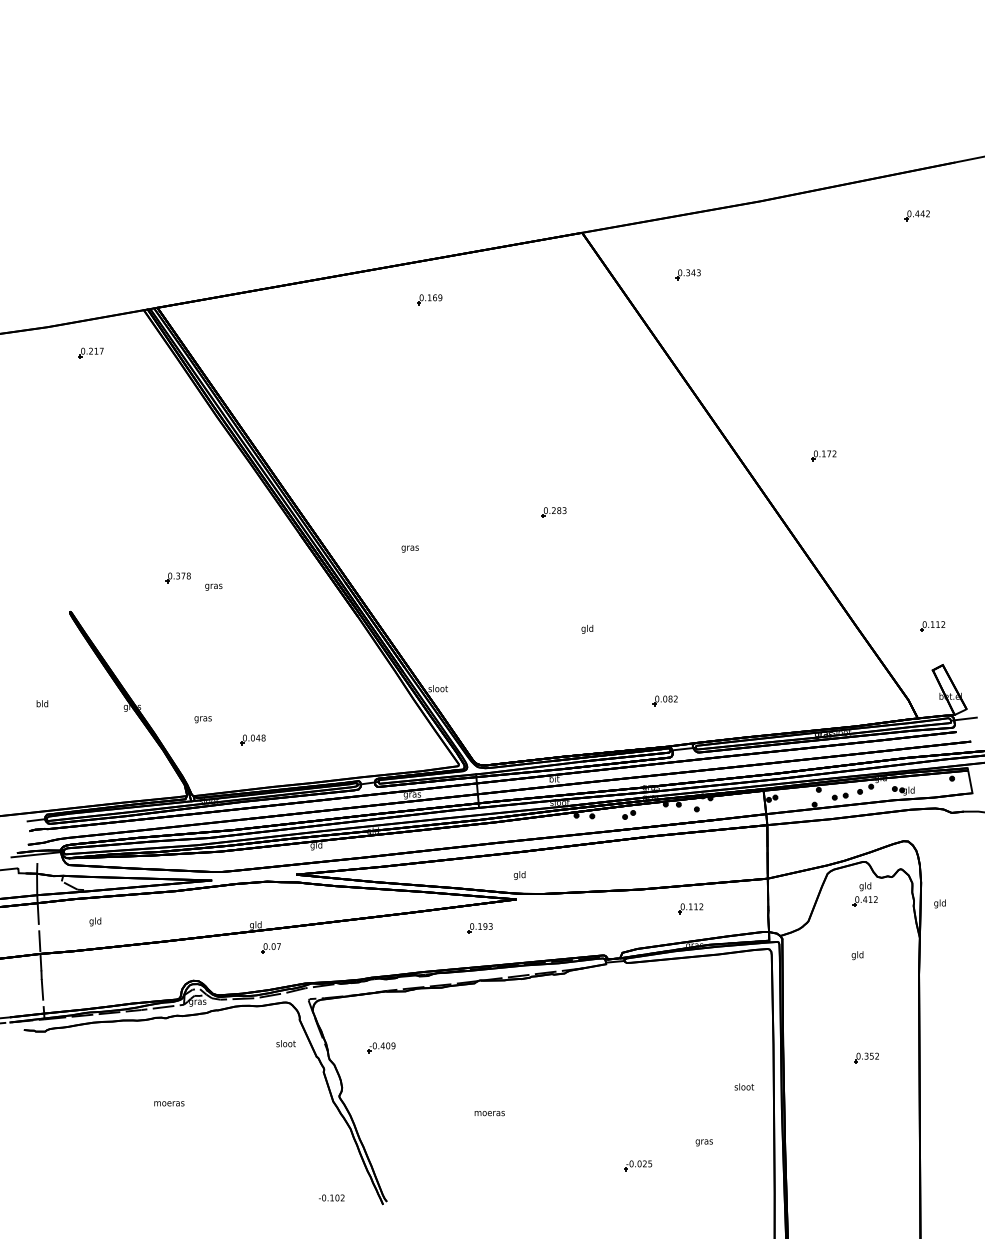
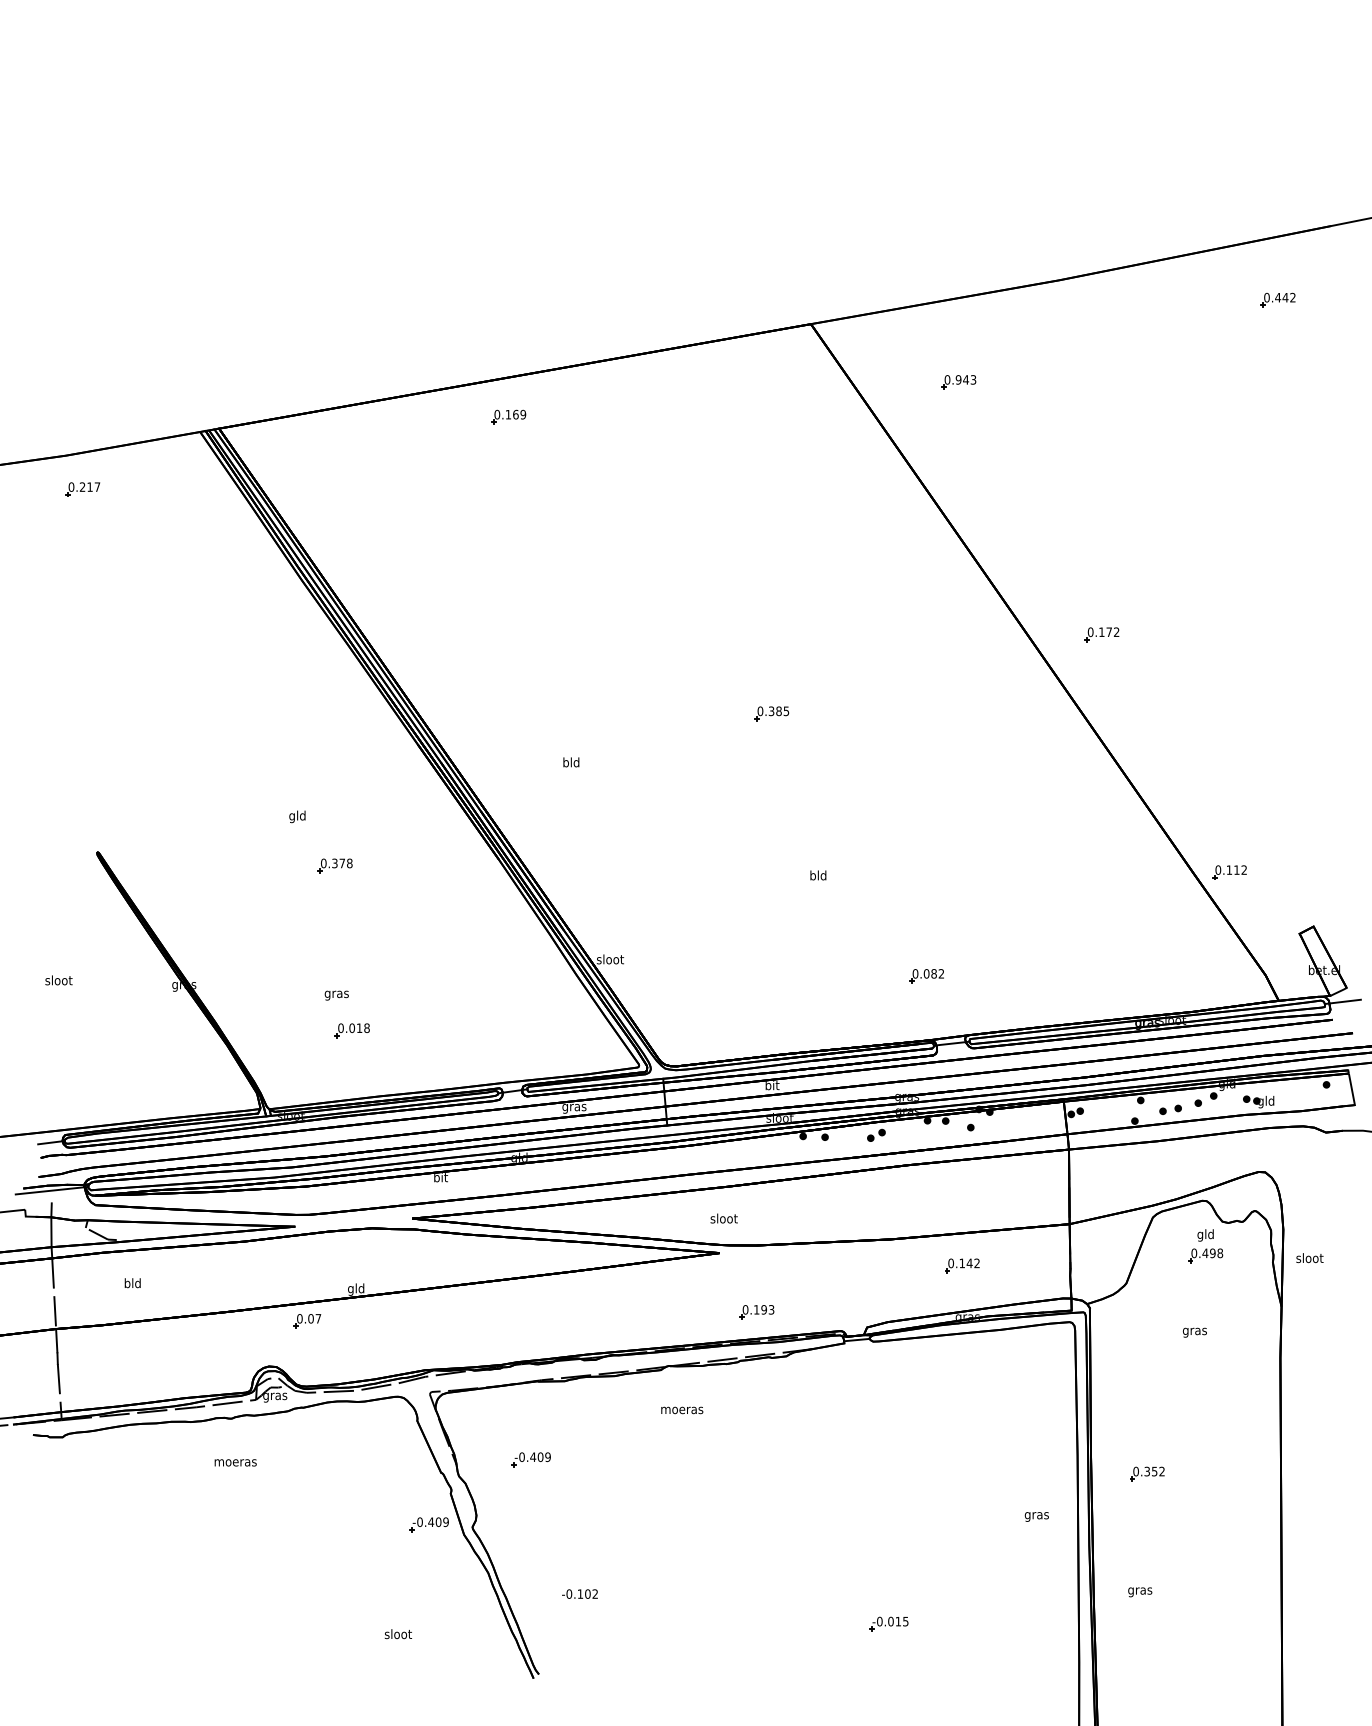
text: (688, 272) -> (958, 379), 0.343 -> 0.943
part: (429, 299) -> (508, 416), moved
part: (91, 352) -> (82, 489), moved
part: (823, 455) -> (1101, 634), moved
text: (558, 510) -> (778, 711), 0.283 -> 0.385
text: (410, 548) -> (571, 763), gras -> bld
part: (177, 577) -> (334, 865), moved
text: (213, 586) -> (297, 816), gras -> gld
part: (932, 626) -> (1229, 872), moved
text: (583, 629) -> (812, 876), gld -> bld
text: (42, 703) -> (58, 980), bld -> sloot
text: (202, 719) -> (336, 995), moved
text: (258, 737) -> (359, 1027), 0.048 -> 0.018
text: (316, 845) -> (440, 1178), gld -> bit
text: (519, 875) -> (723, 1219), gld -> sloot
text: (873, 899) -> (1216, 1253), 0.412 -> 0.498
text: (939, 904) -> (1309, 1259), gld -> sloot
text: (695, 906) -> (969, 1263), 0.112 -> 0.142
text: (91, 921) -> (127, 1284), gld -> bld
part: (479, 928) -> (756, 1312), moved
part: (271, 948) -> (307, 1321), moved
text: (857, 955) -> (1194, 1331), gld -> gras
text: (285, 1043) -> (397, 1634), moved
part: (866, 1057) -> (1147, 1473), moved
text: (744, 1087) -> (1036, 1515), sloot -> gras
part: (307, 1094) -> (428, 1524), added
text: (169, 1103) -> (235, 1462), moved
text: (489, 1113) -> (682, 1410), moved
text: (704, 1142) -> (1140, 1592), moved
text: (644, 1163) -> (897, 1621), -0.025 -> -0.015
text: (331, 1197) -> (579, 1593), moved

